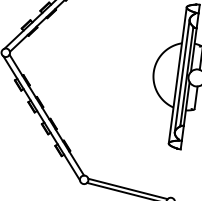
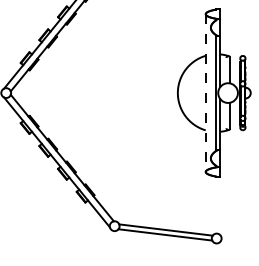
line: (177, 75) -> (205, 93), solid -> dashed
line: (181, 75) -> (210, 92), removed

